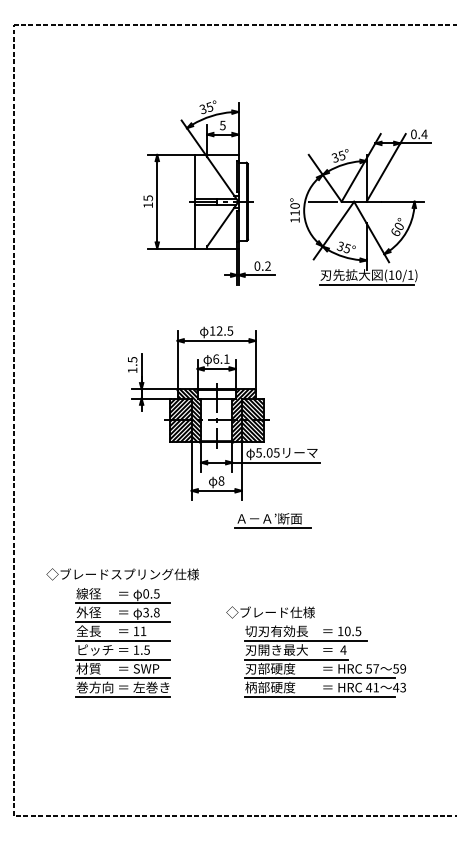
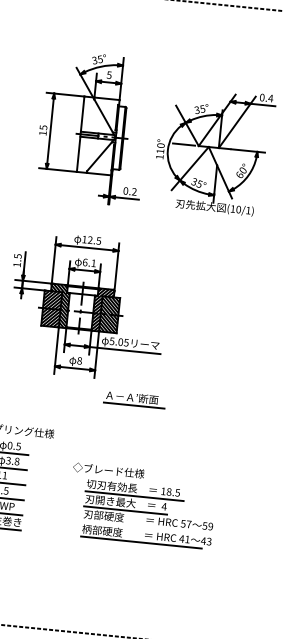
line: (366, 284) -> (212, 214), removed
part: (272, 520) -> (134, 399), moved
text: (347, 631) -> (168, 492), 10.5 -> 18.5
line: (319, 678) -> (142, 527), removed

